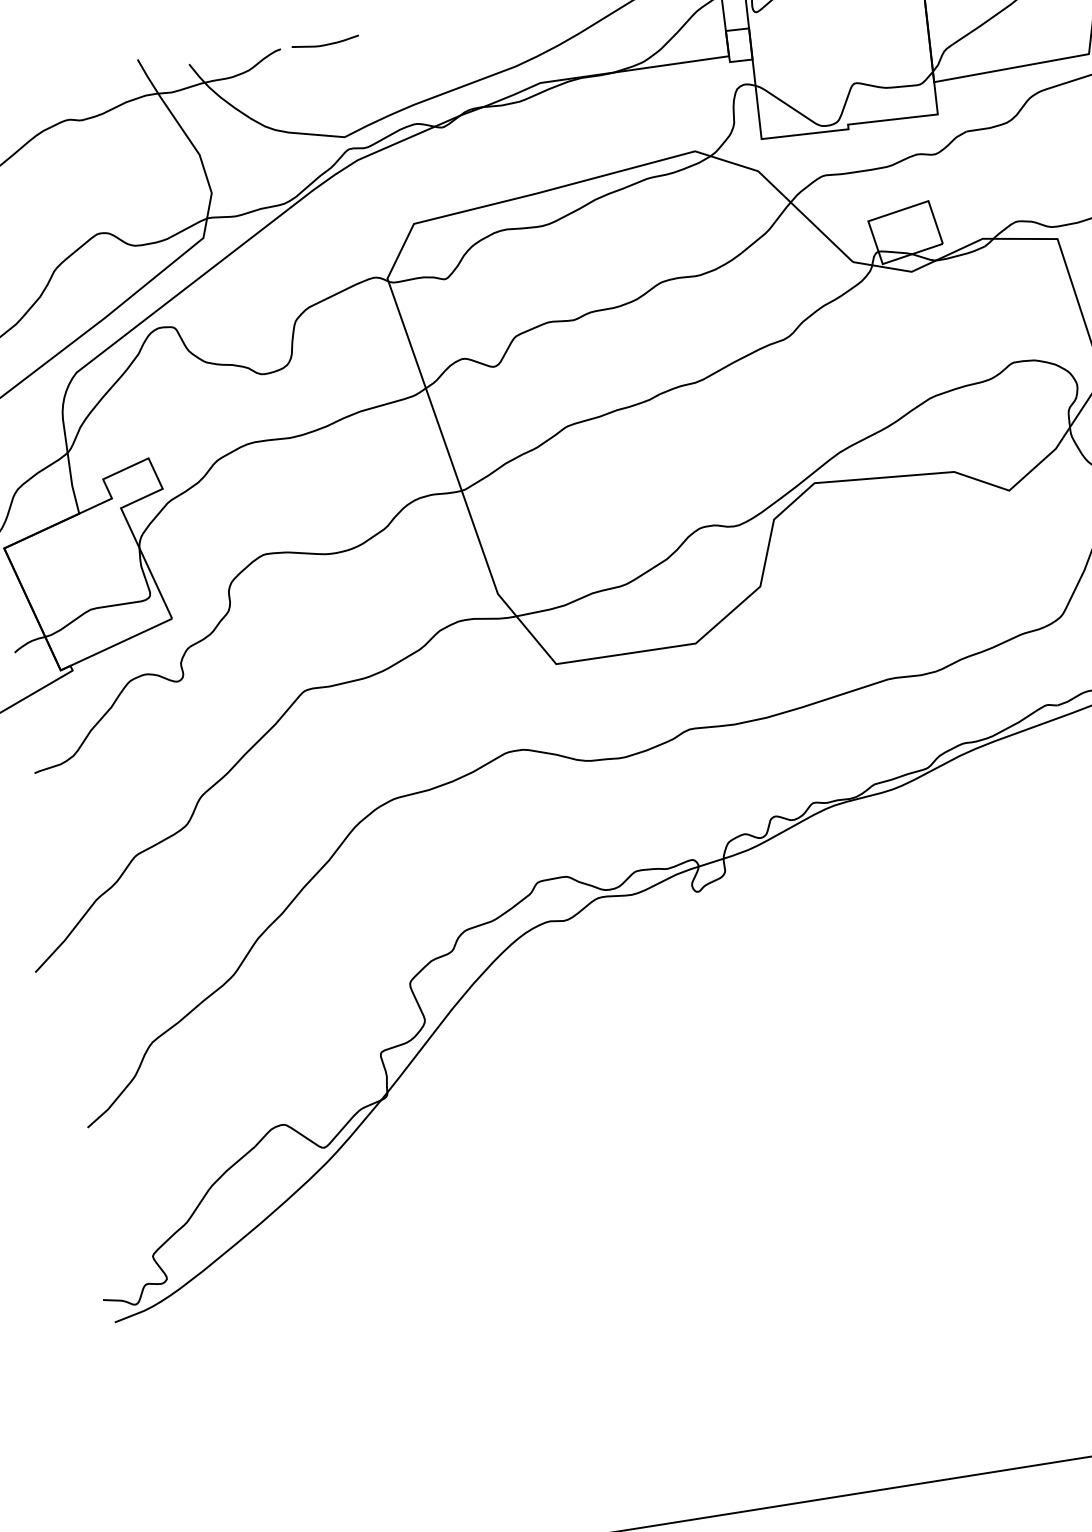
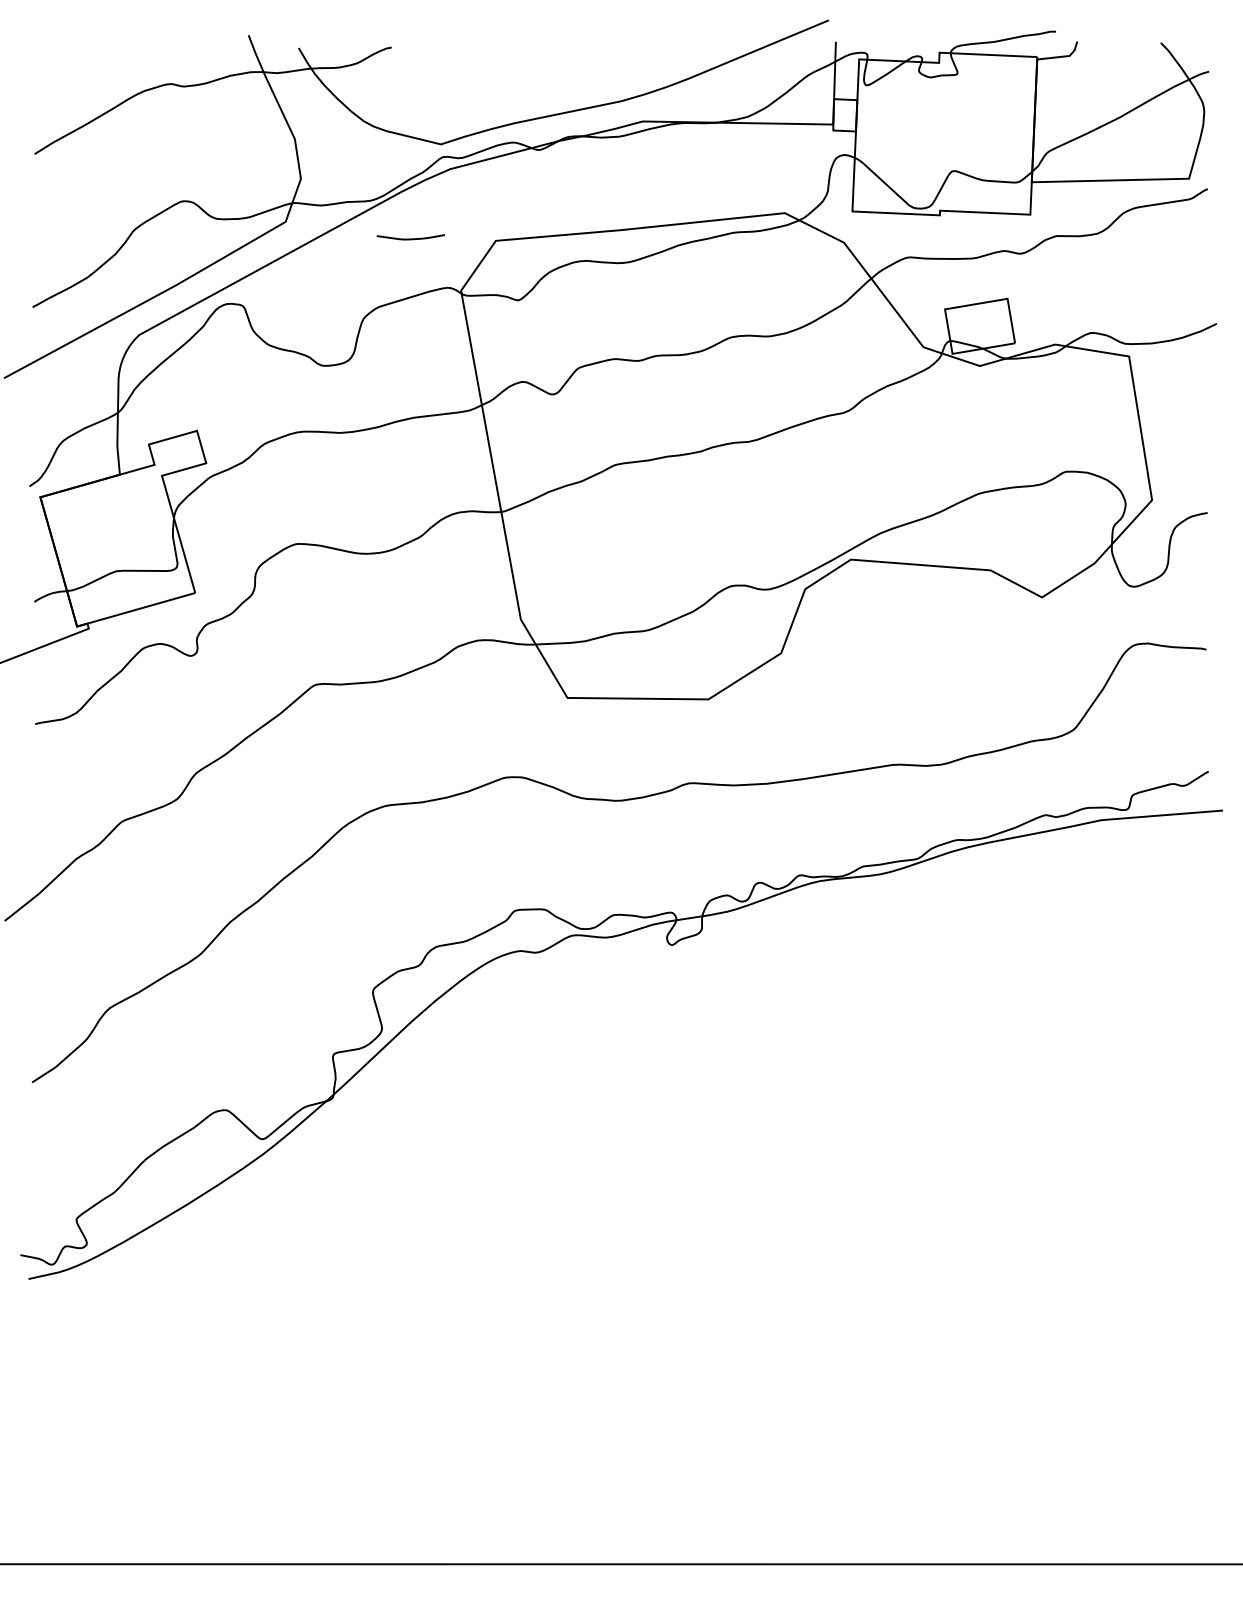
curve: (325, 44) -> (410, 238), moved

